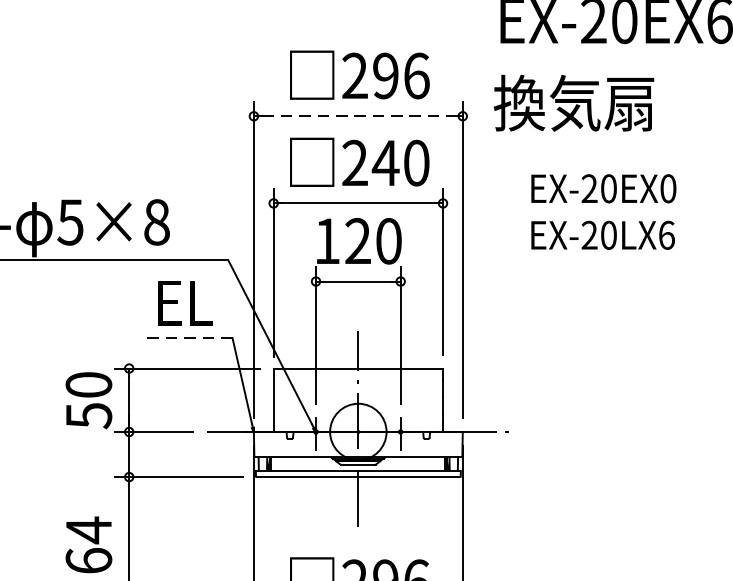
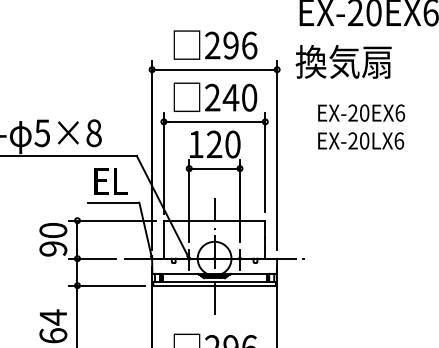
line: (359, 115) -> (215, 69), dashed -> solid
text: (668, 187) -> (400, 112), EX-20EX0 -> EX-20EX6
line: (189, 338) -> (113, 202), dashed -> solid
text: (89, 414) -> (53, 248), 50 -> 90

